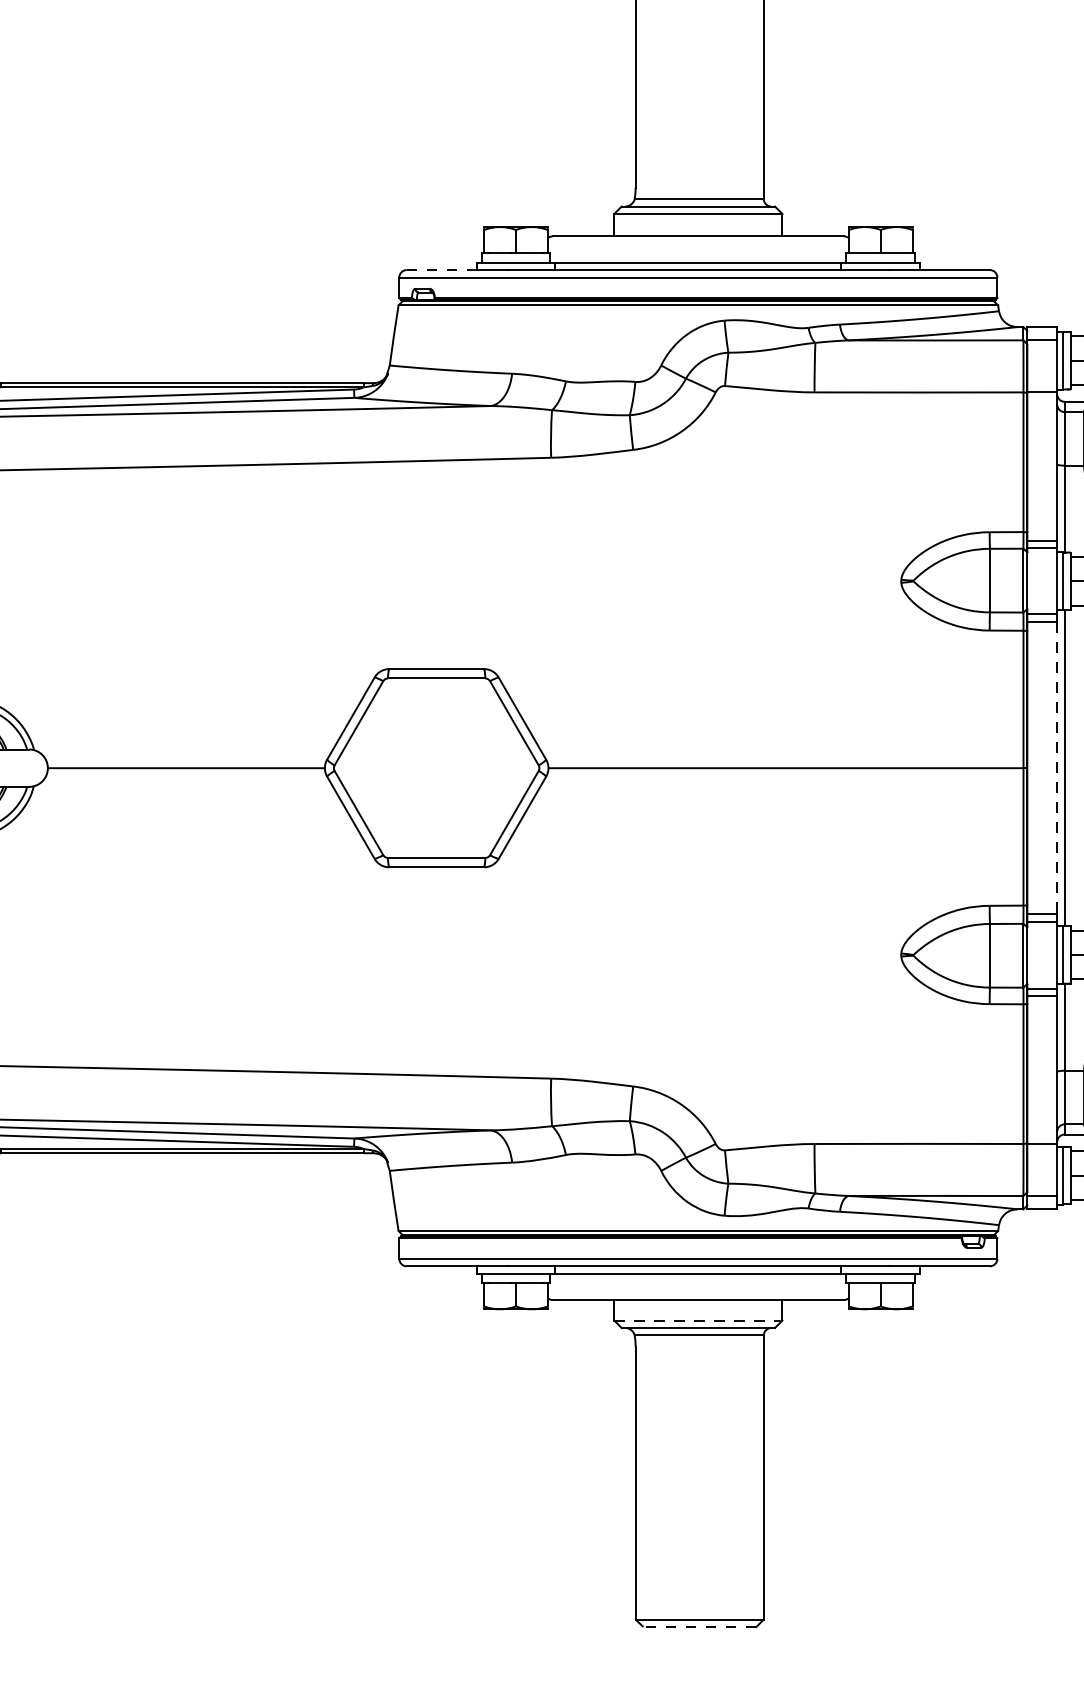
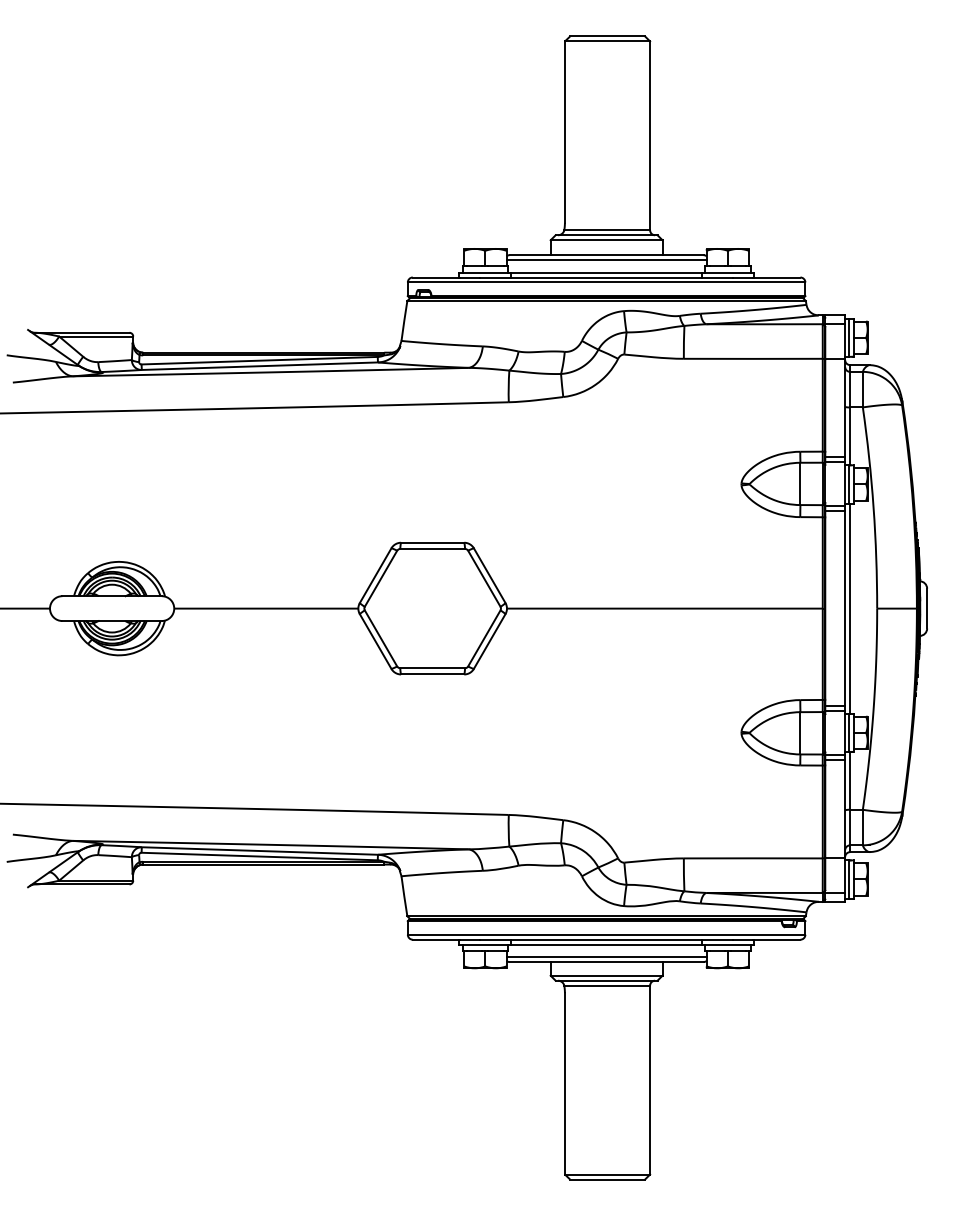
line: (698, 244) -> (606, 260), added
line: (442, 270) -> (436, 277), dashed -> solid
line: (1057, 769) -> (845, 609), dashed -> solid
line: (698, 1293) -> (606, 957), added
line: (698, 1320) -> (606, 975), dashed -> solid
line: (699, 1627) -> (607, 1179), dashed -> solid

